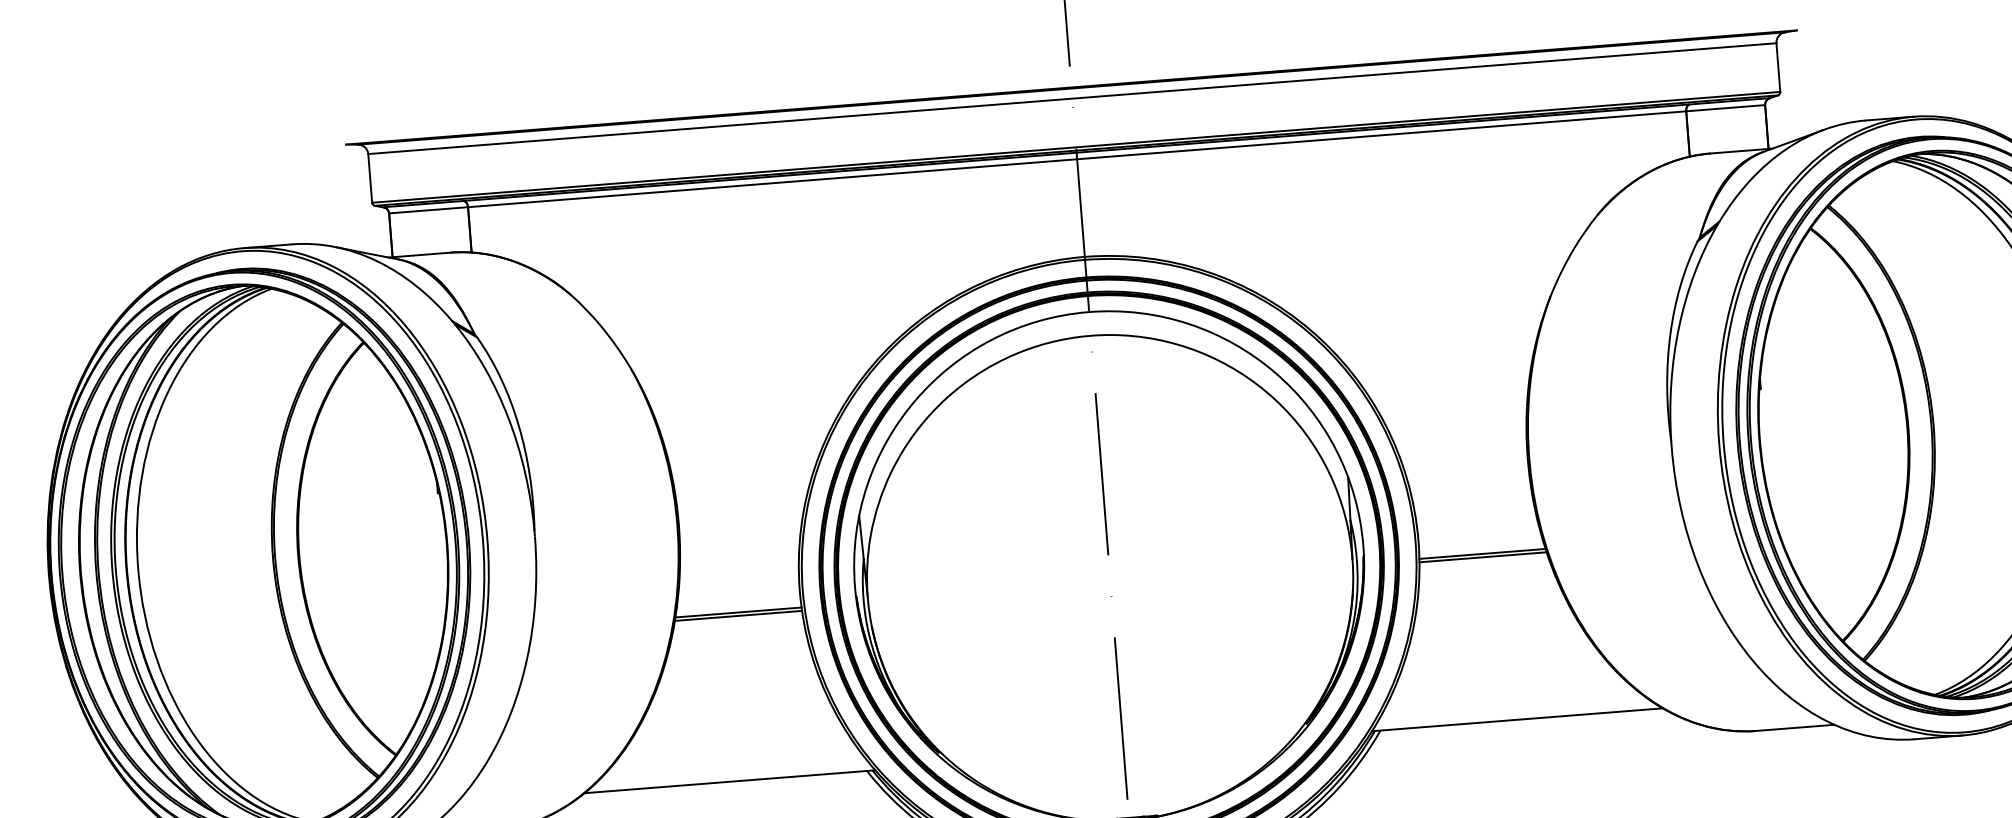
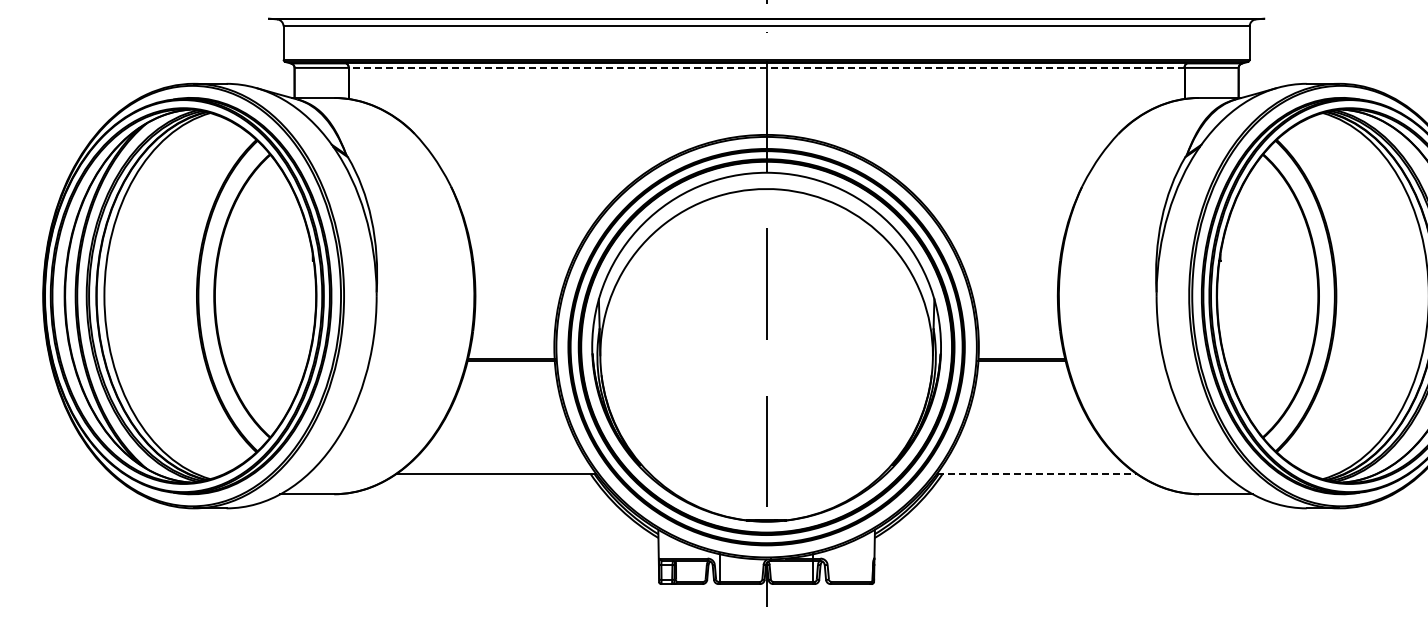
line: (1076, 158) -> (766, 67), solid -> dashed
line: (1516, 719) -> (1036, 473), solid -> dashed

